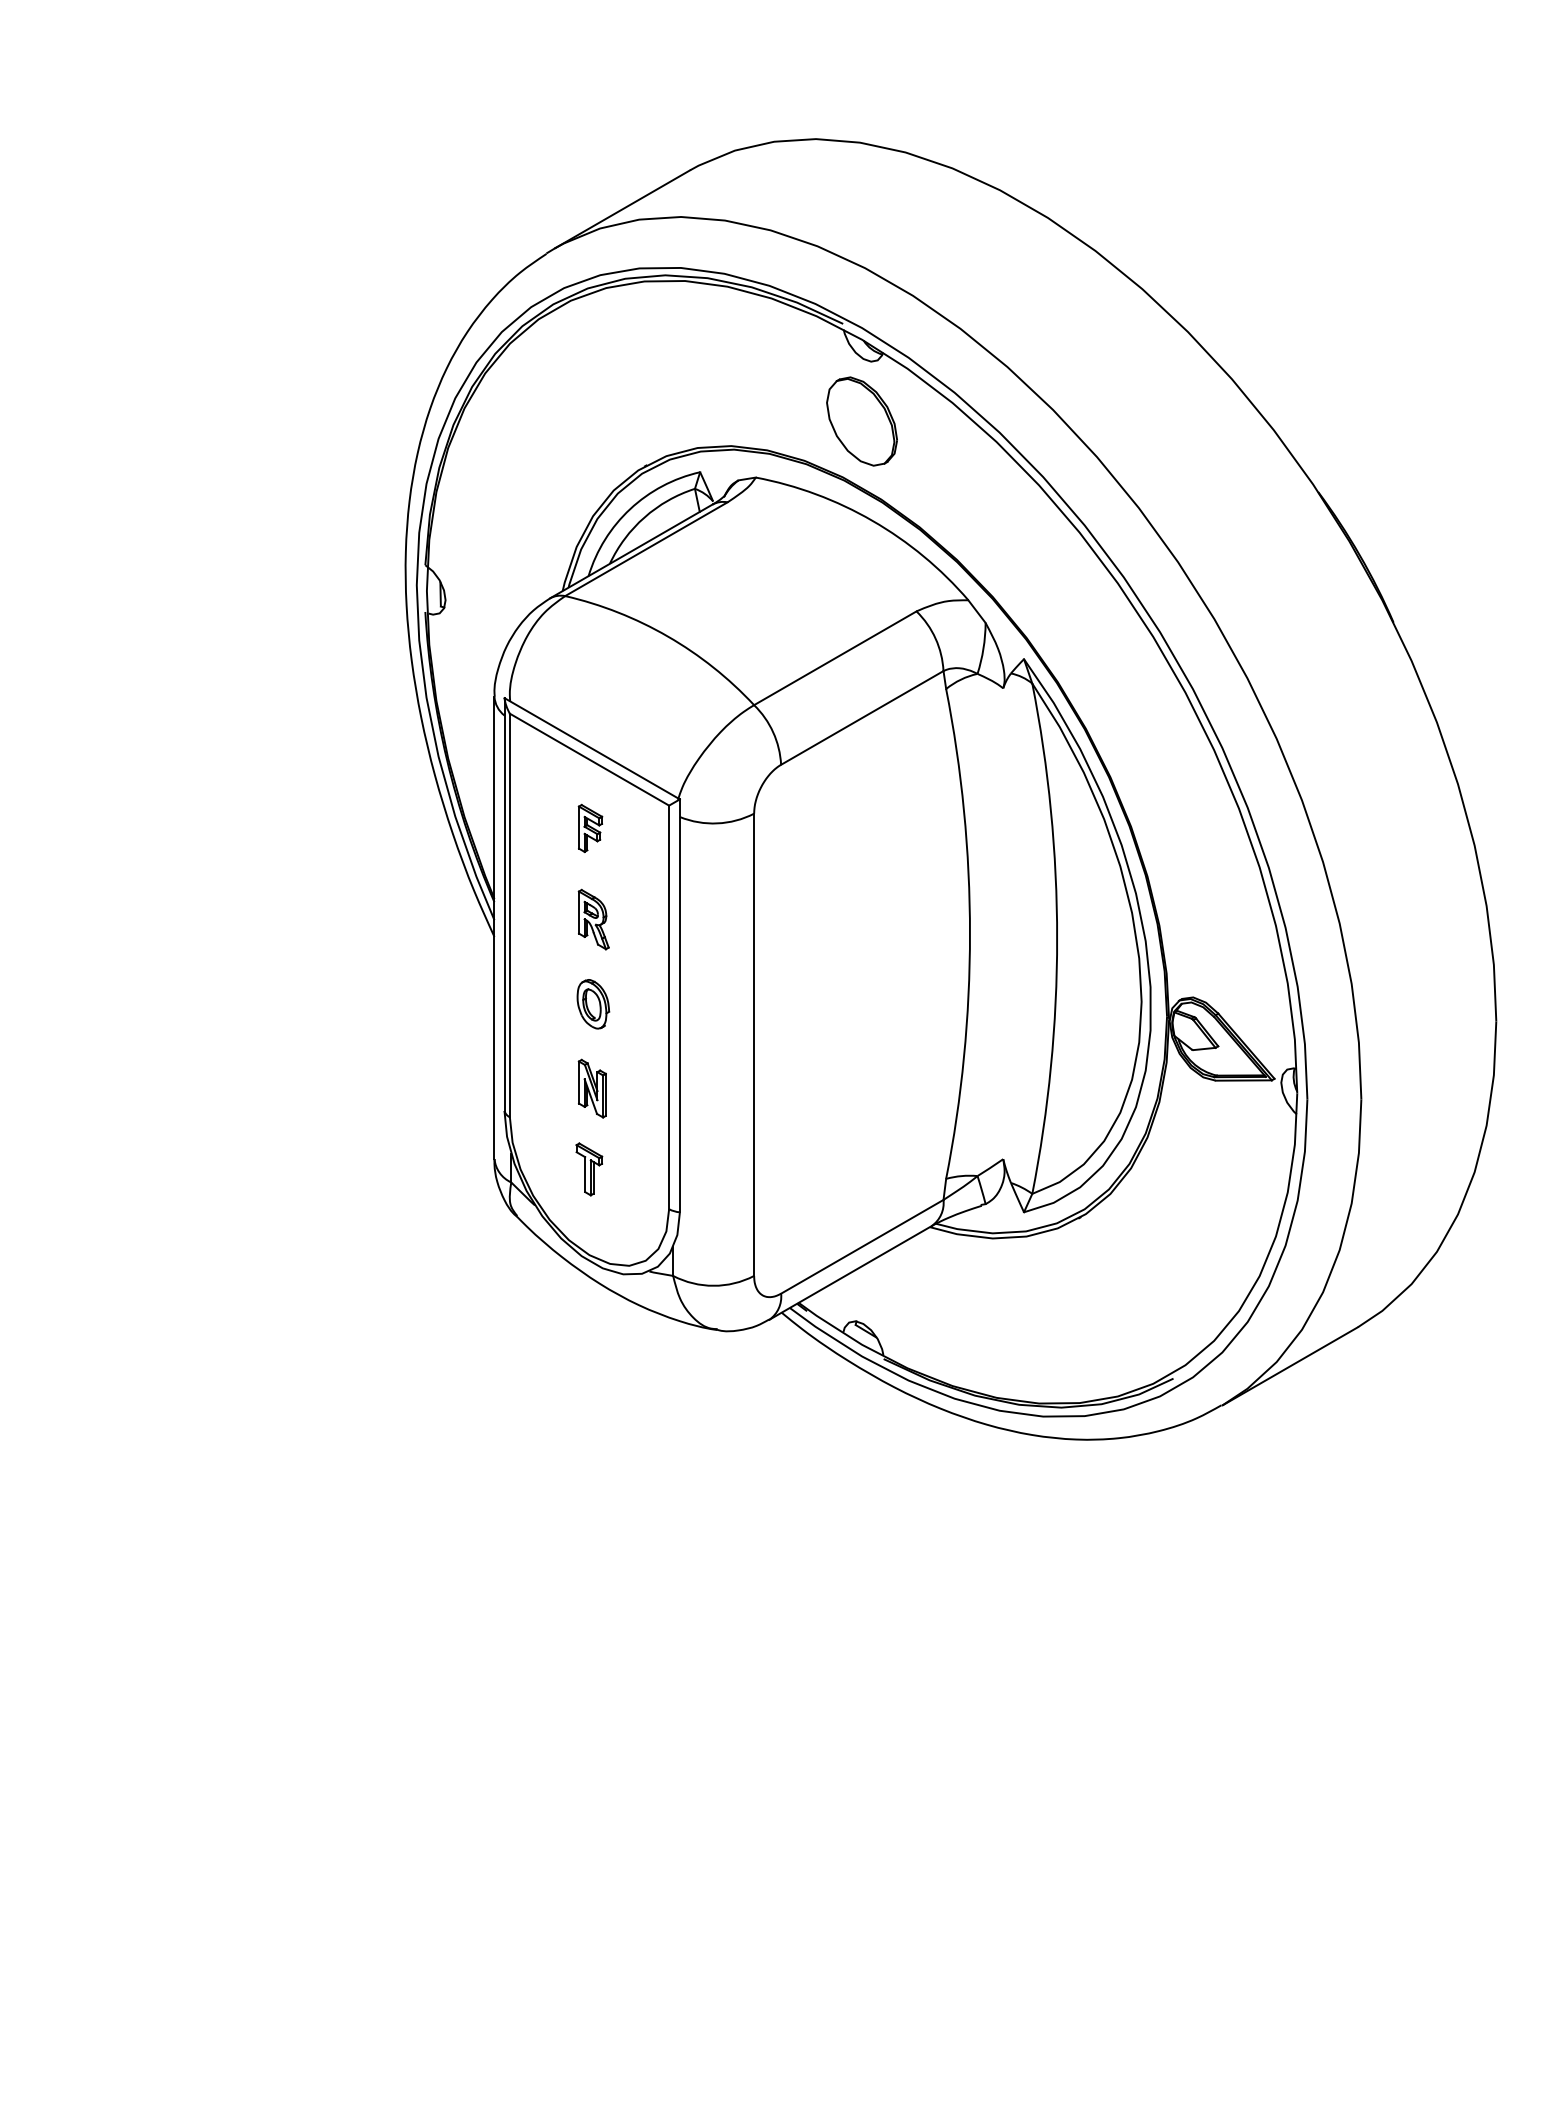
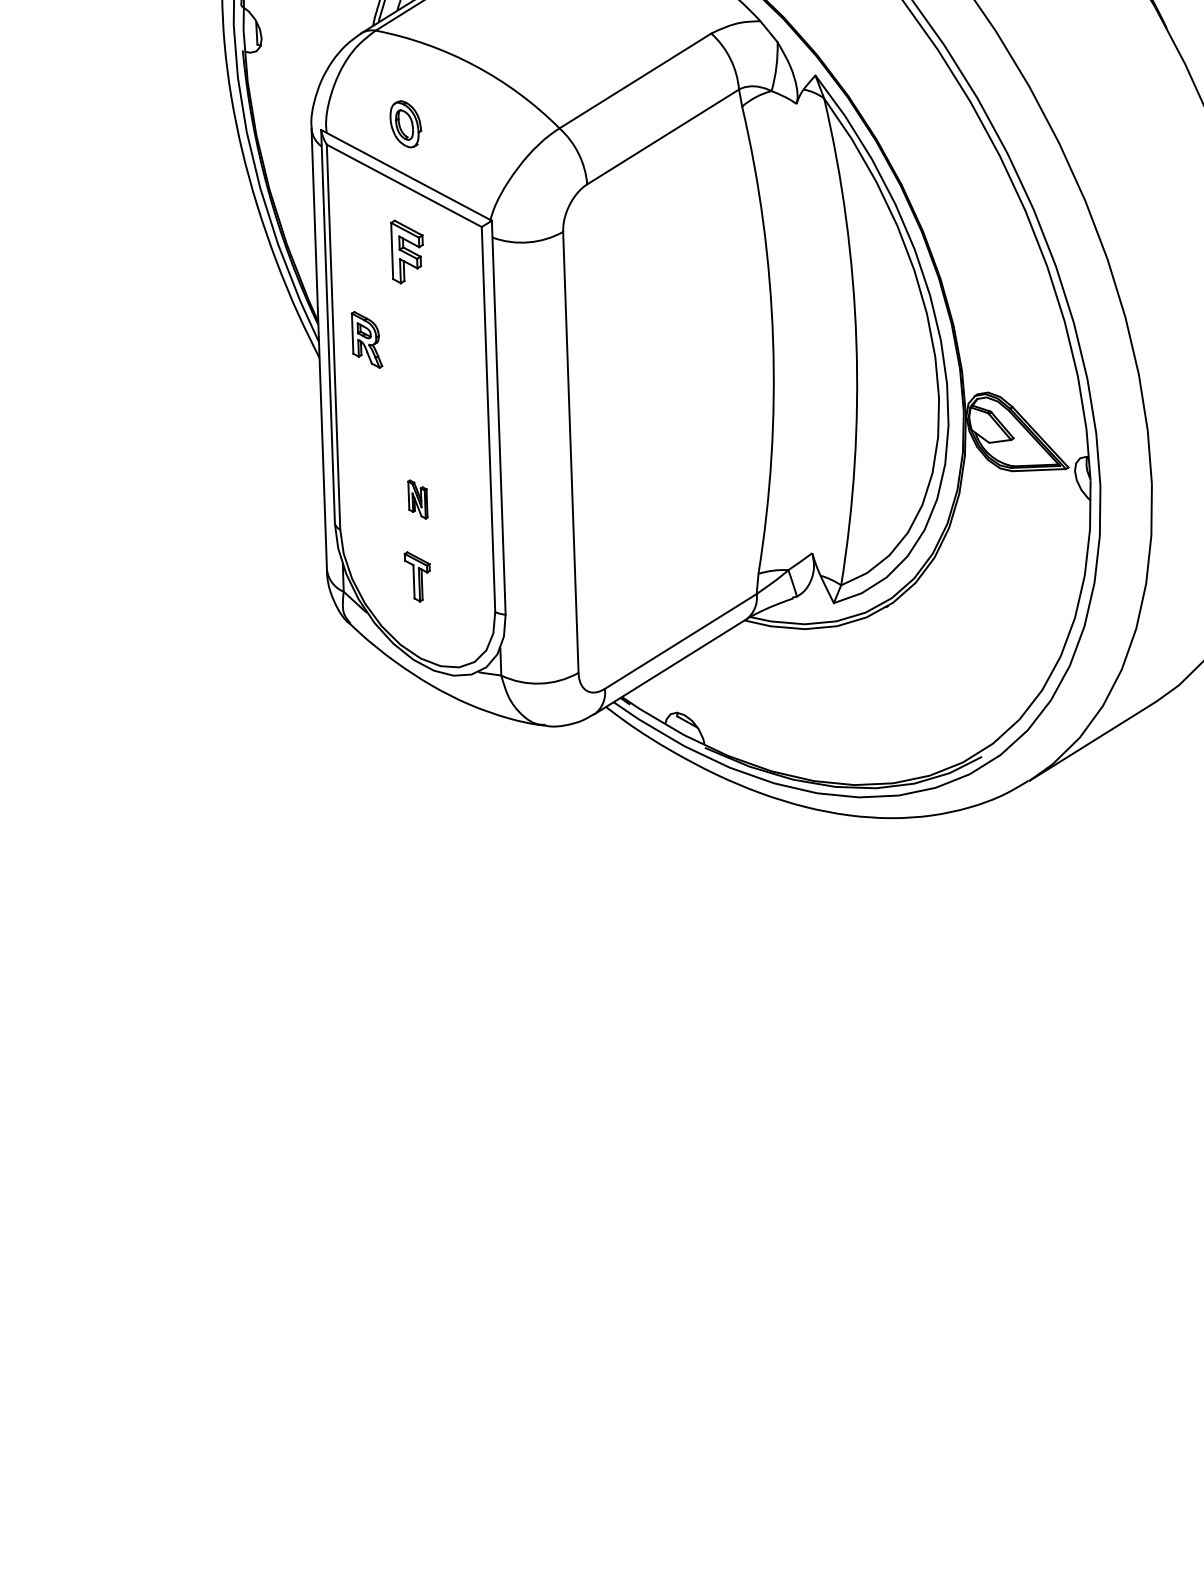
part: (590, 827) -> (407, 250), size x1.4
part: (593, 919) -> (366, 339), moved
part: (593, 1004) -> (405, 124), moved
part: (591, 1088) -> (417, 499), size x0.7

